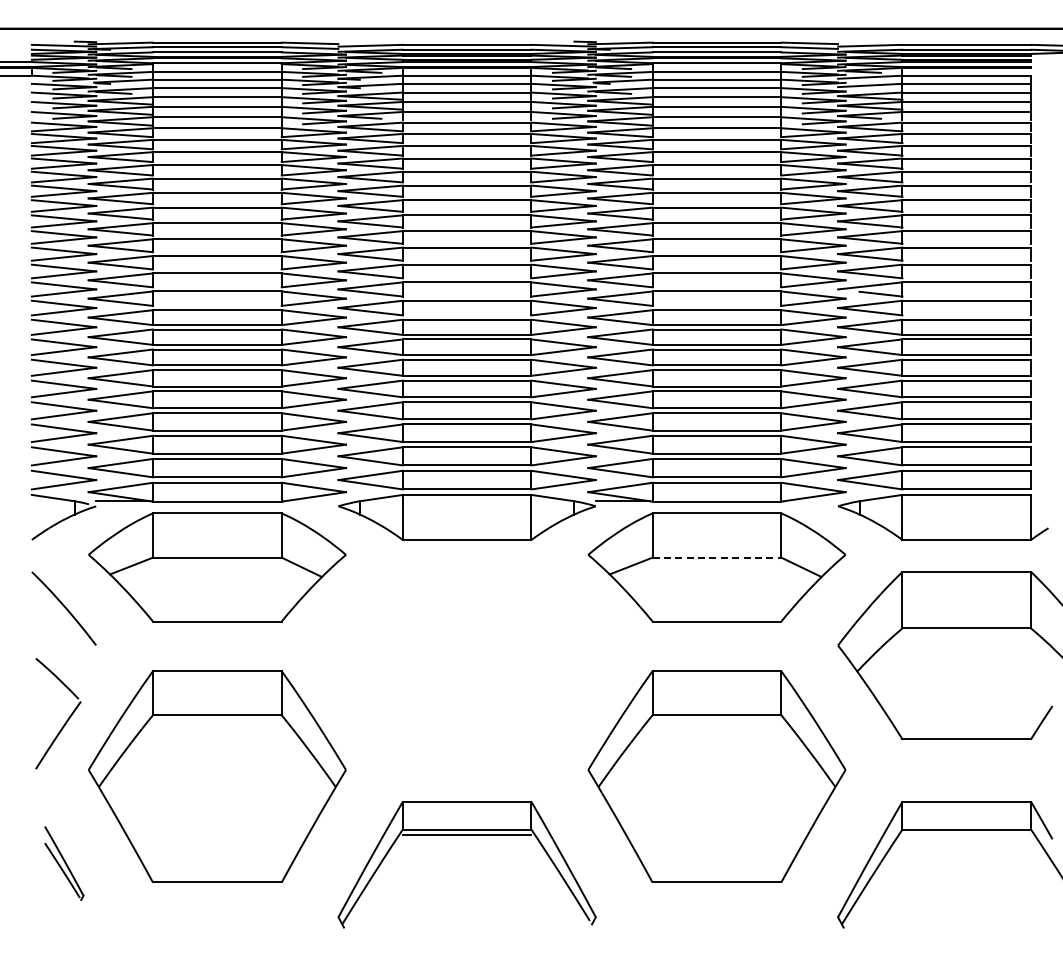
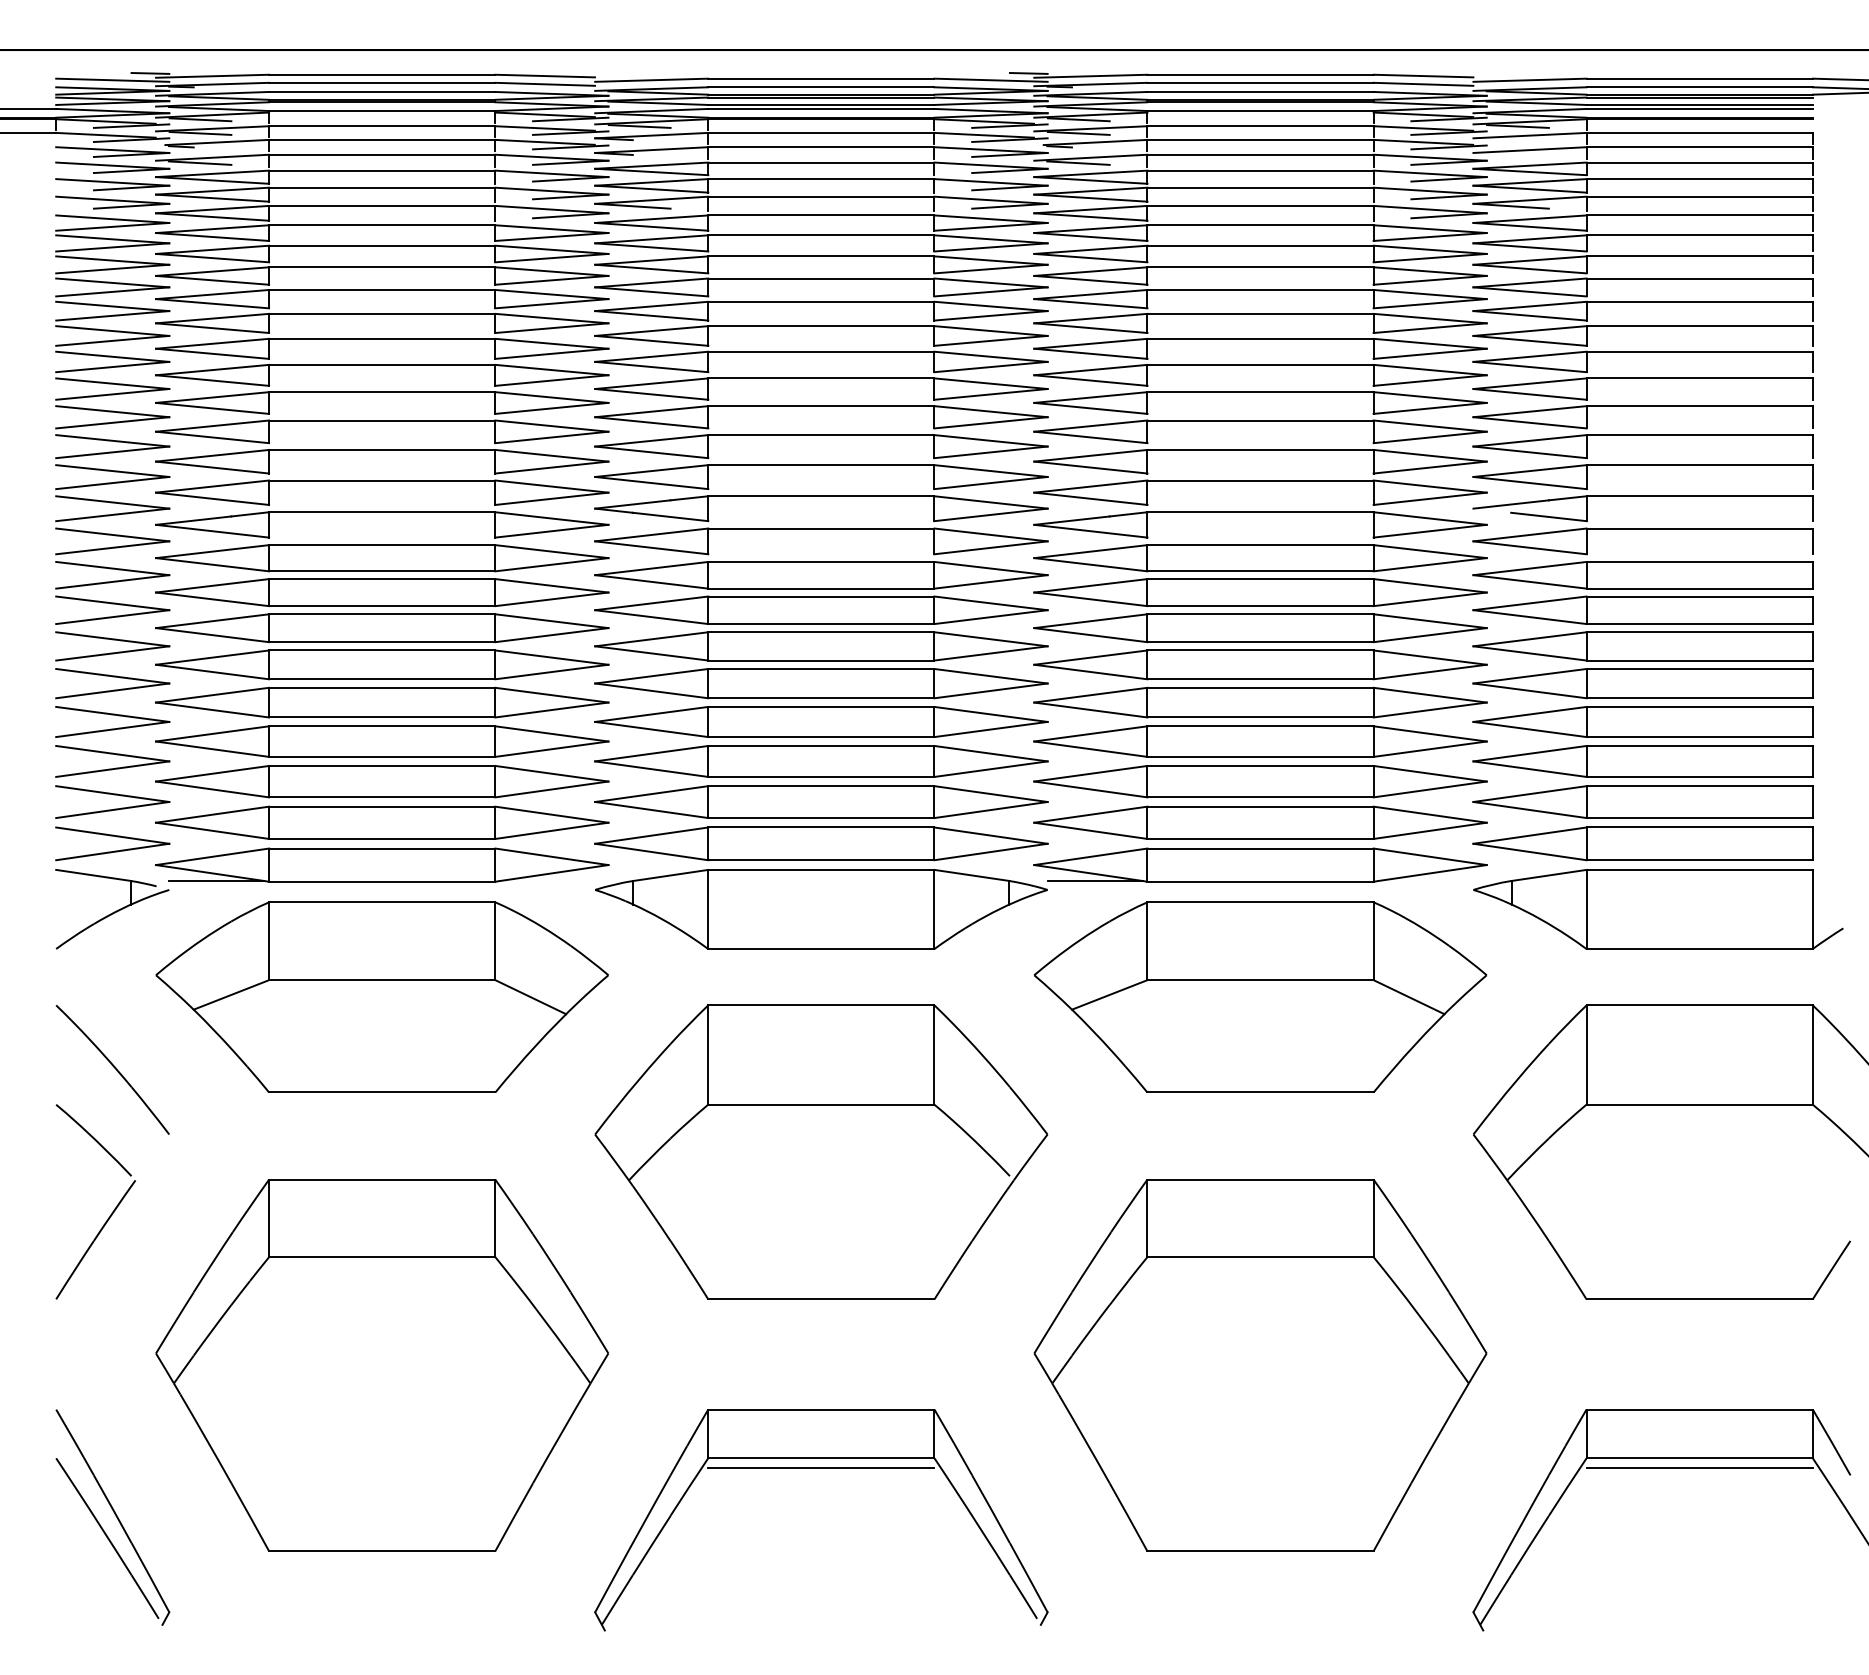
line: (717, 557) -> (1261, 979), dashed -> solid
part: (467, 655) -> (821, 1152), added
part: (67, 718) -> (111, 1210), moved
line: (966, 835) -> (1699, 1468), added
part: (64, 863) -> (113, 1517), size x1.67

